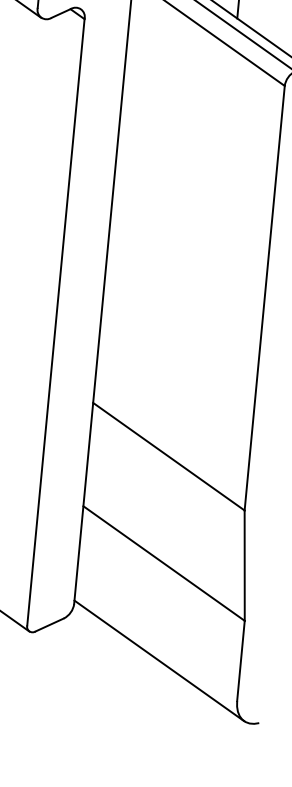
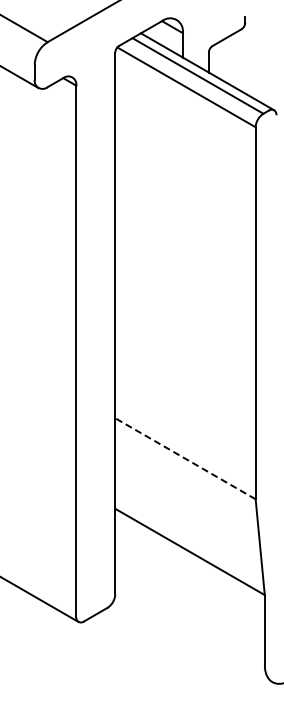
line: (168, 456) -> (185, 458), solid -> dashed
line: (158, 660) -> (193, 636), removed

